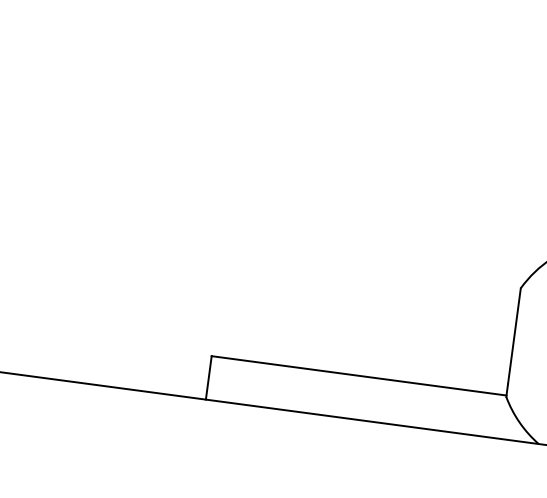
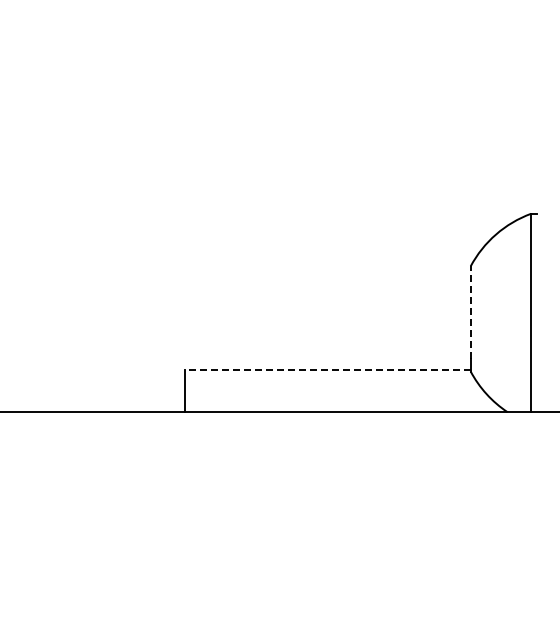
line: (514, 335) -> (470, 312), solid -> dashed
line: (359, 376) -> (328, 370), solid -> dashed

